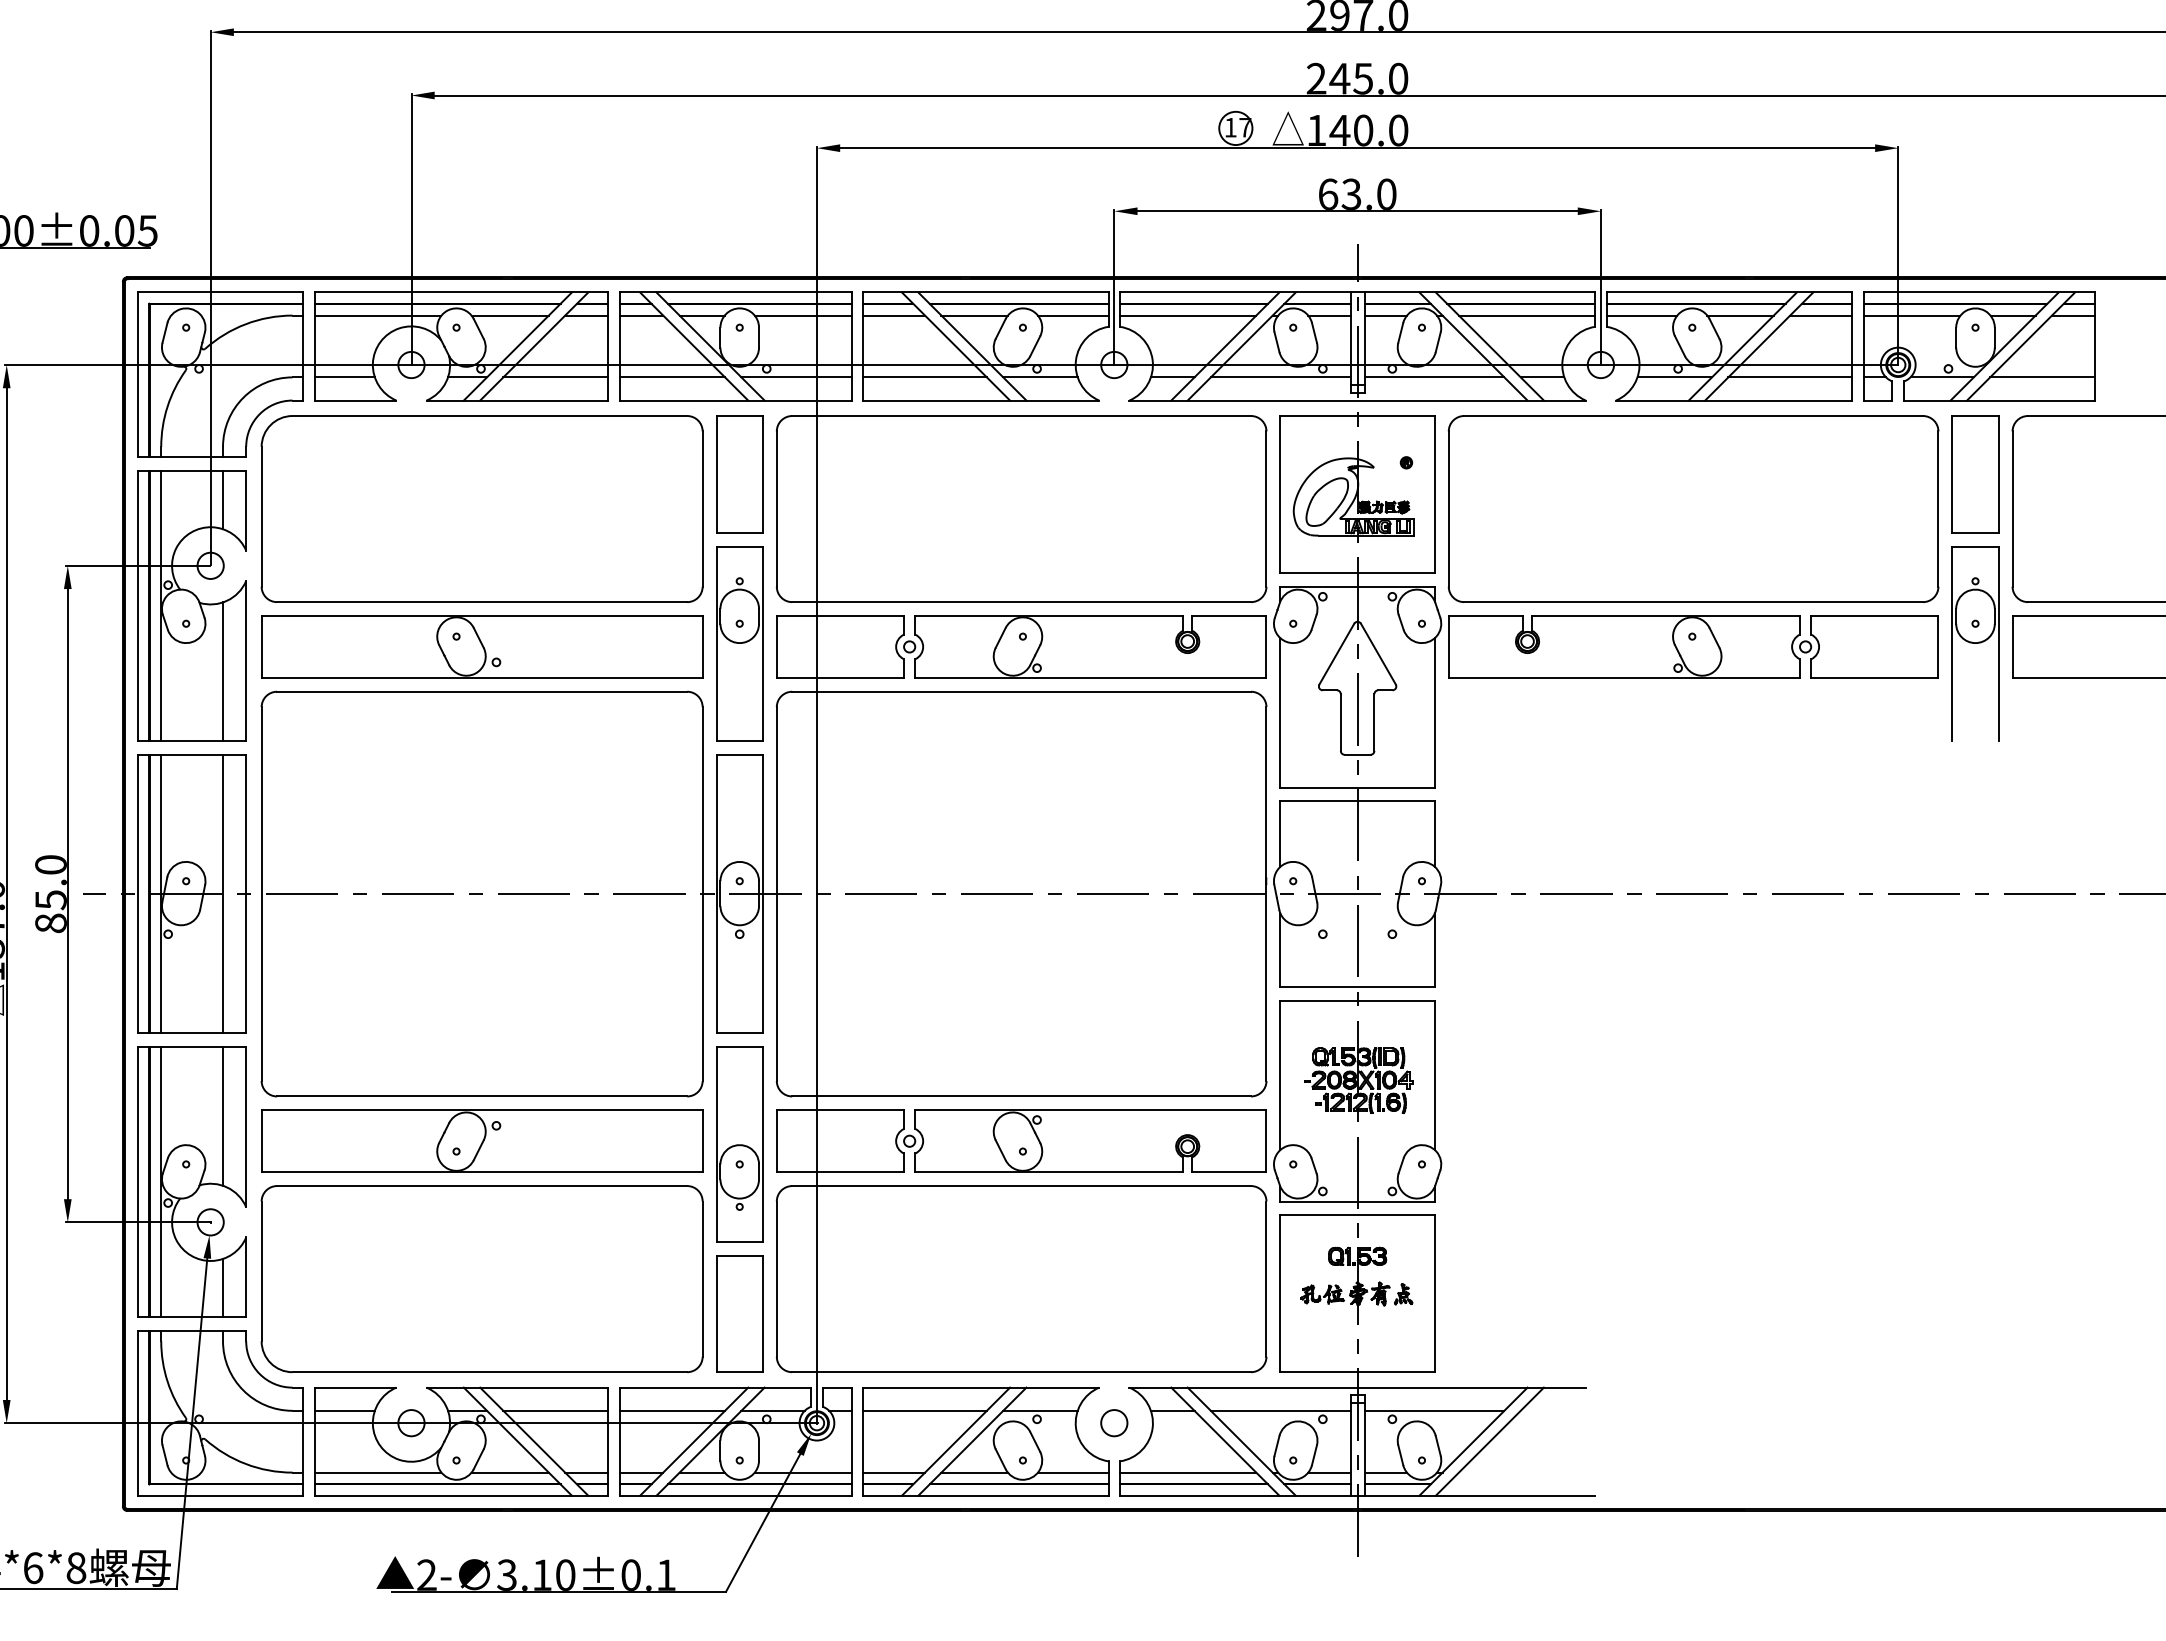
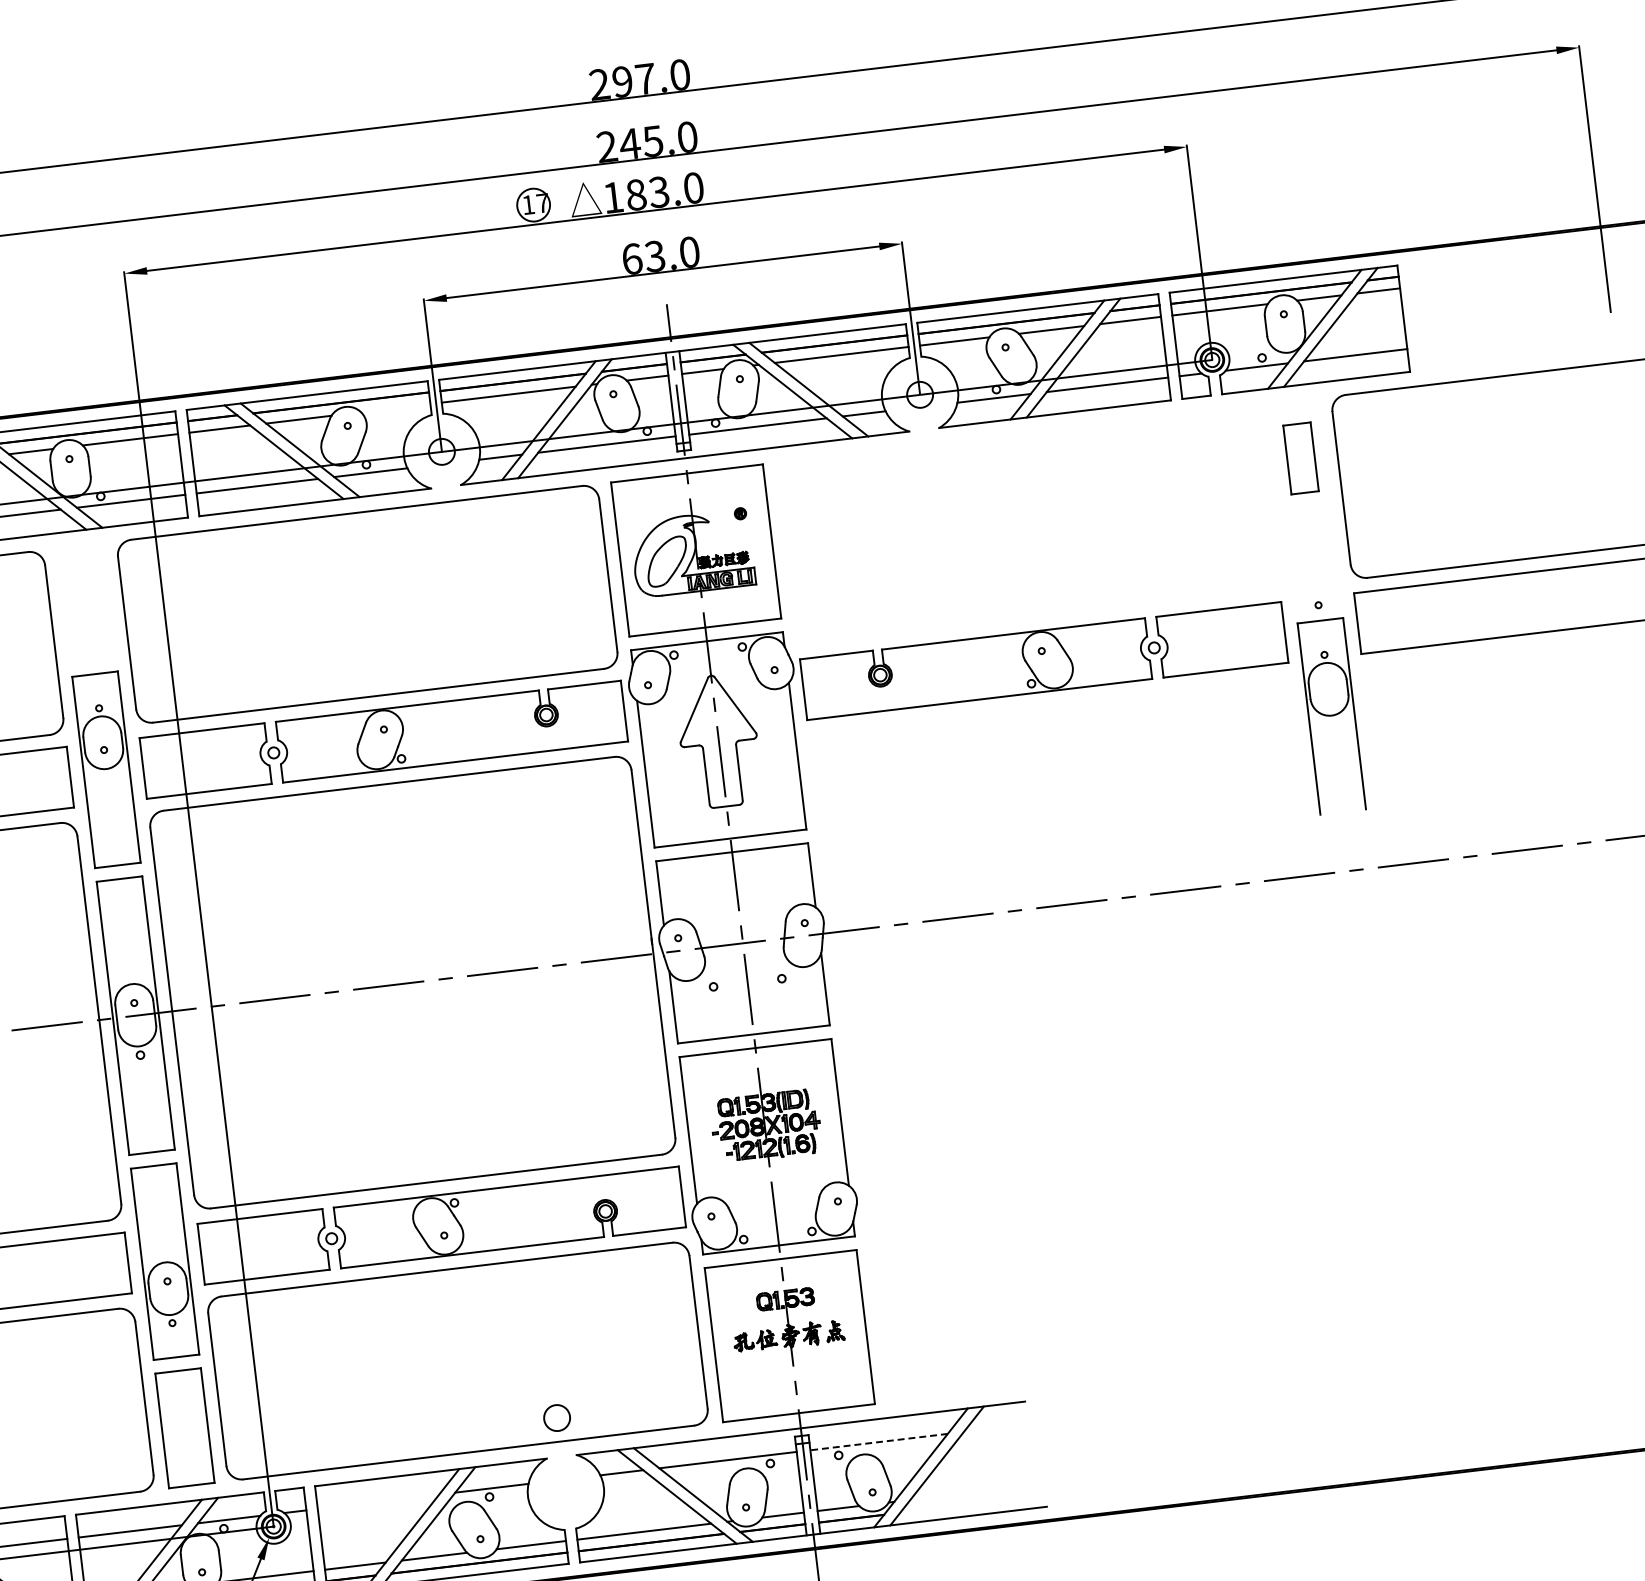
text: (1351, 130) -> (647, 193), 140.0 -> 183.0
line: (1072, 315) -> (395, 408), removed
part: (739, 474) -> (86, 603), removed
part: (1975, 474) -> (1301, 458), size x0.6
part: (1693, 508) -> (1027, 525), removed
part: (1975, 643) -> (1331, 716), moved
line: (924, 1410) -> (377, 1501), removed
line: (1434, 1410) -> (879, 1441), solid -> dashed
circle: (1114, 1423) -> (557, 1418), moved

